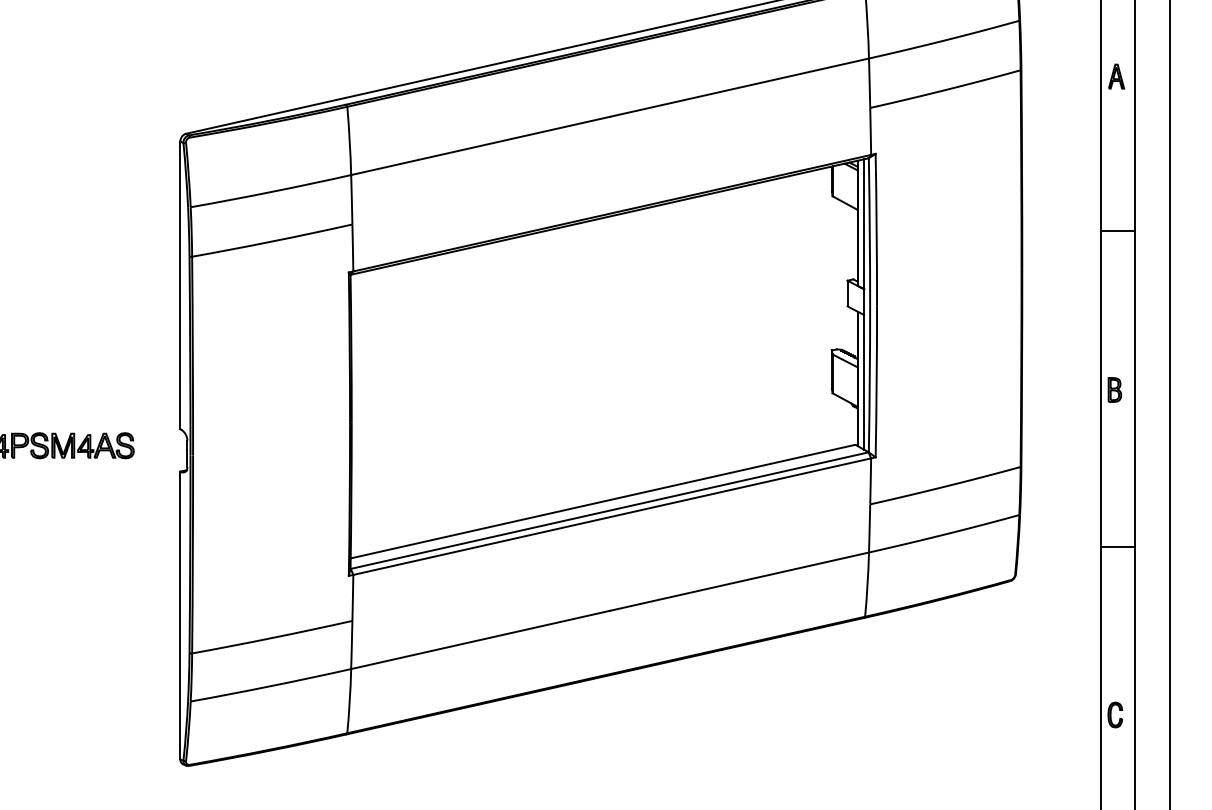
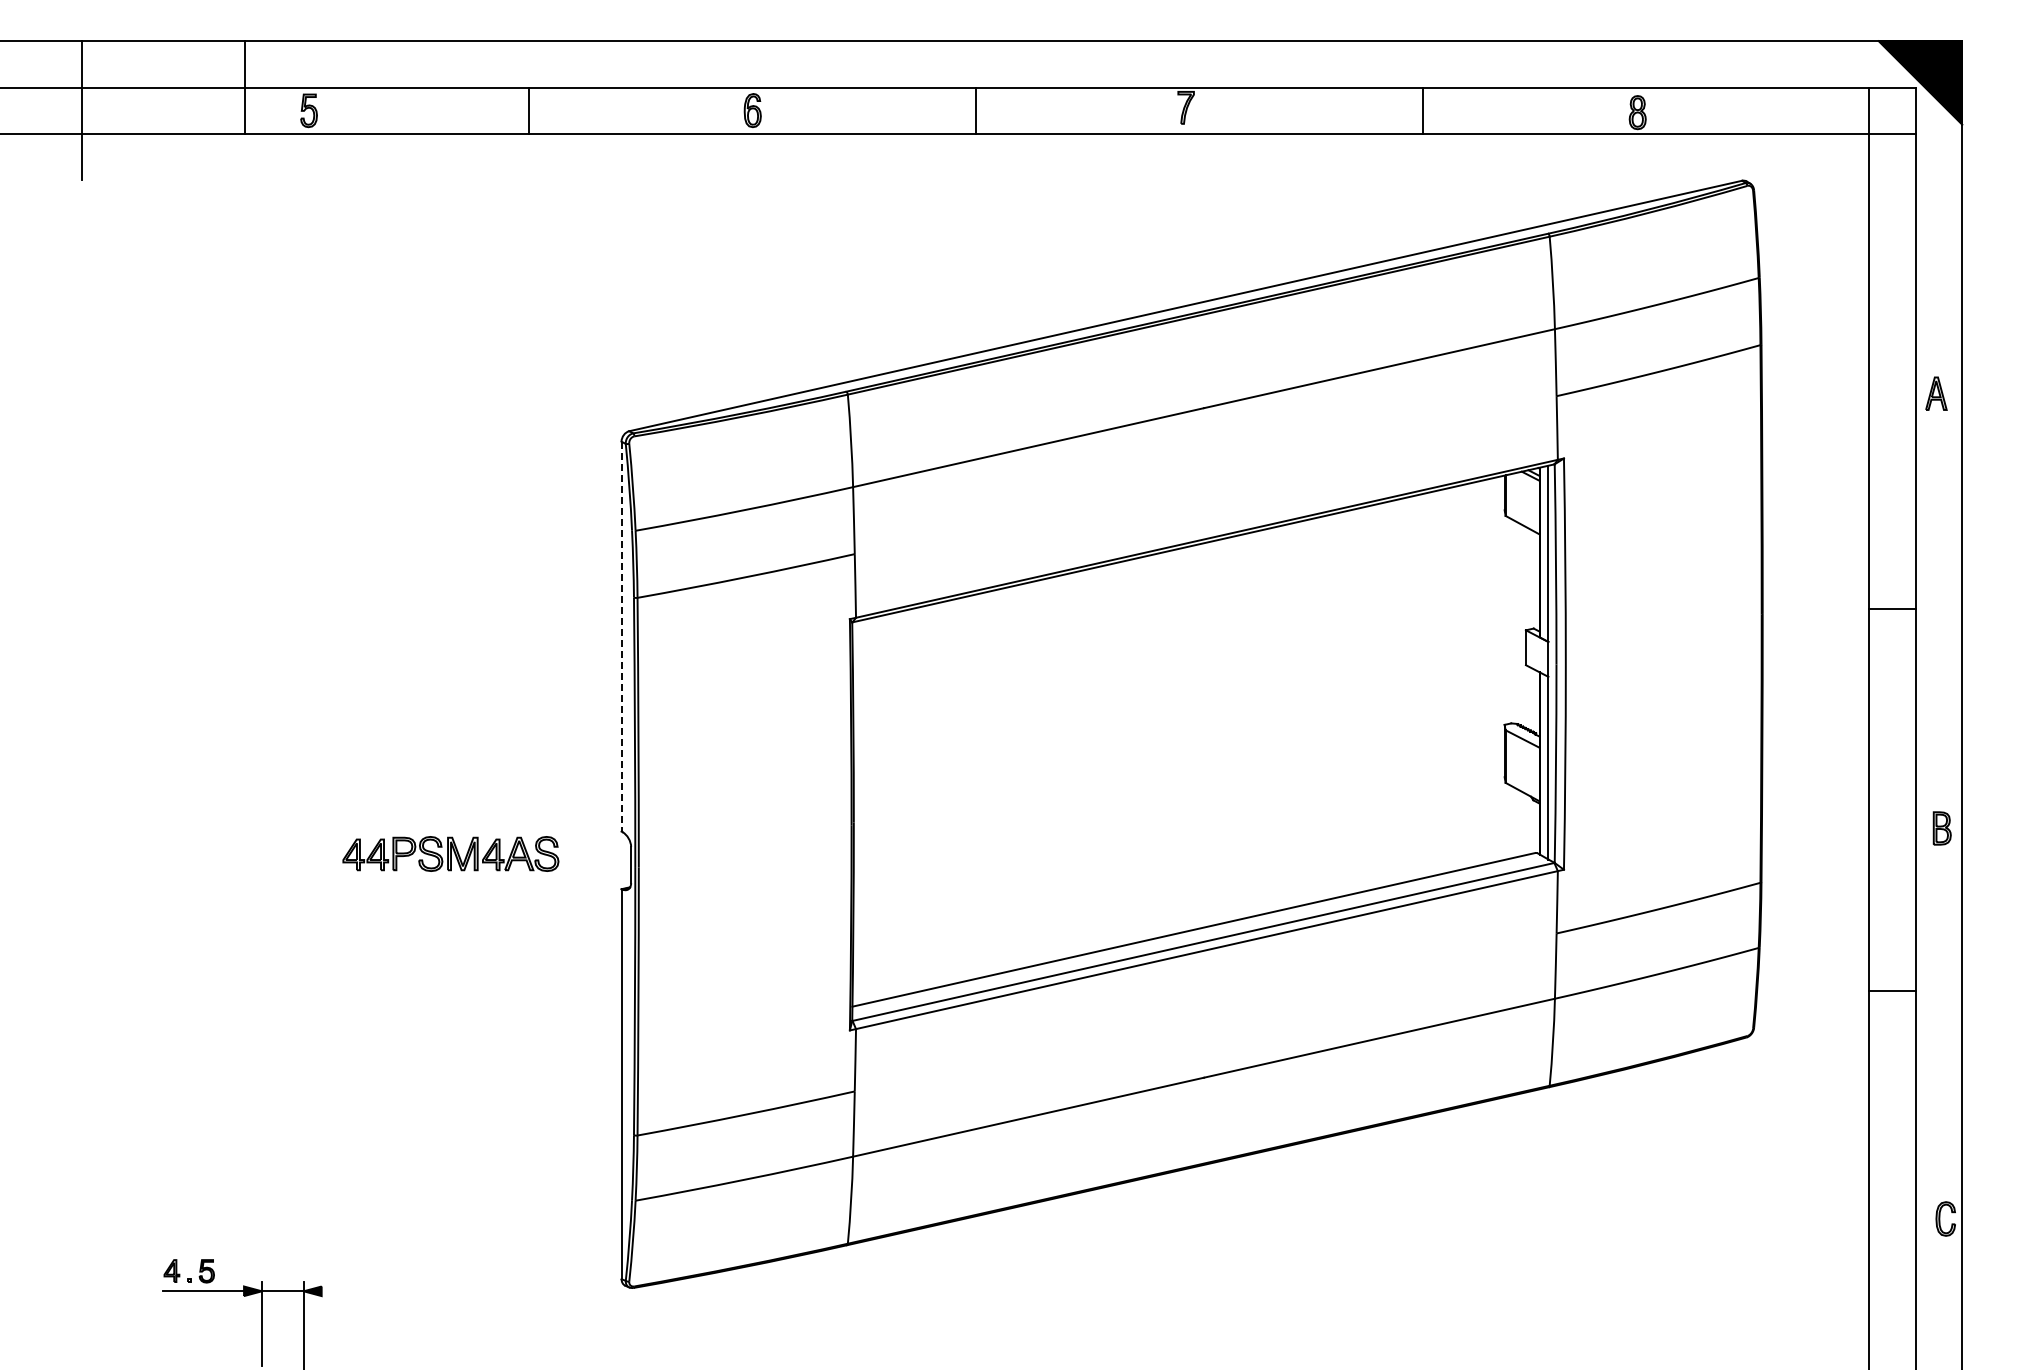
part: (1116, 76) -> (1936, 393), moved
line: (1118, 230) -> (1892, 608), moved
line: (180, 285) -> (621, 636), solid -> dashed
part: (1114, 390) -> (1941, 828), moved
part: (1115, 714) -> (1945, 1218), moved

